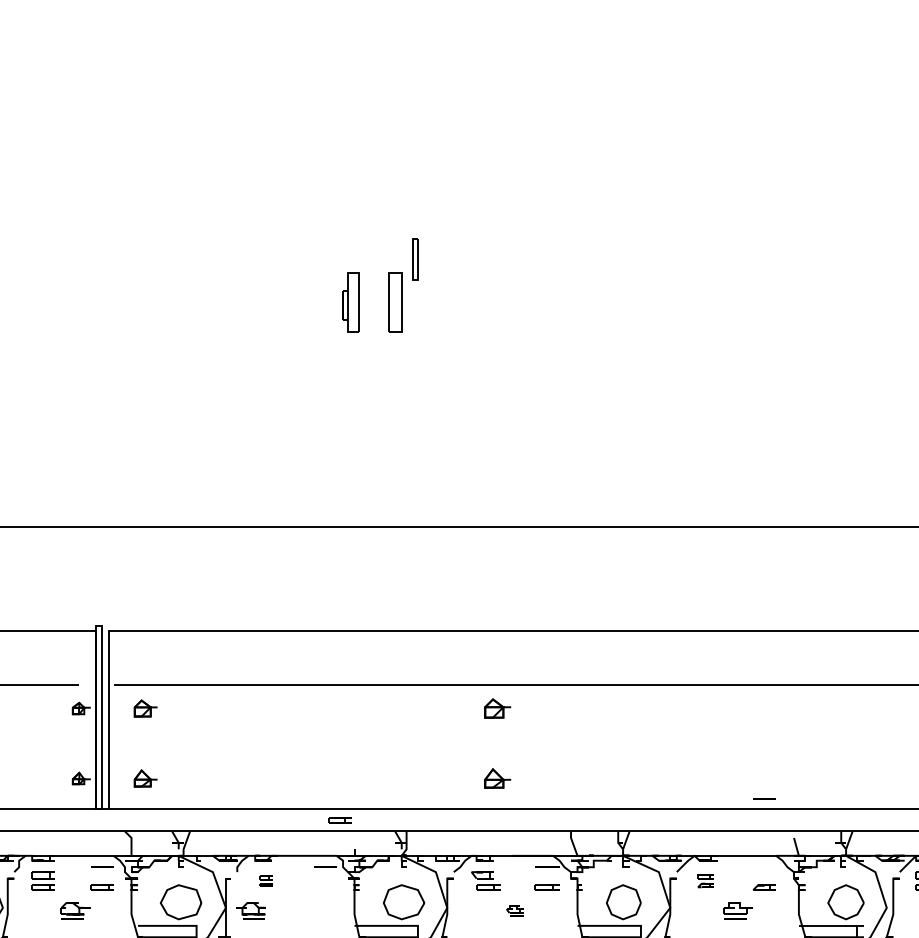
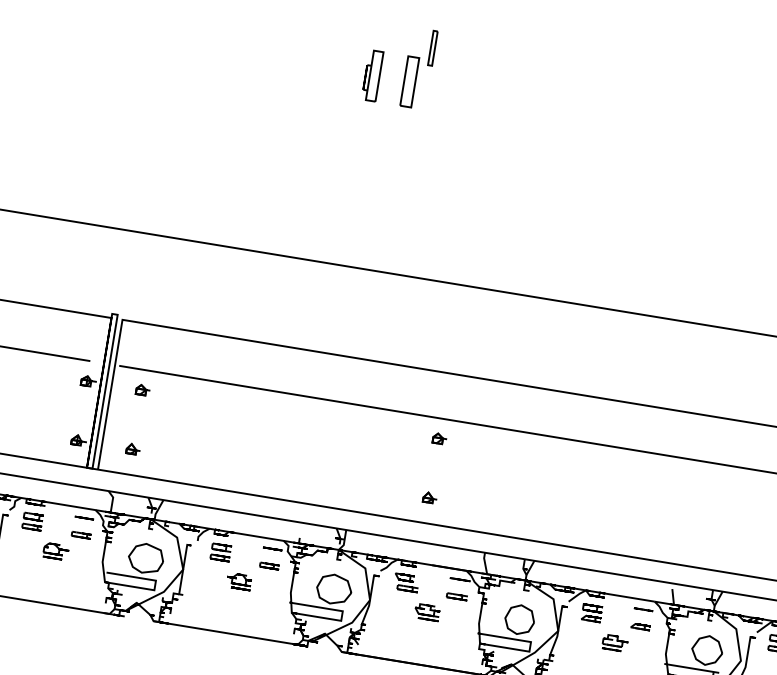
part: (145, 708) -> (142, 390), size x0.71
part: (496, 708) -> (439, 438), size x0.62
part: (145, 778) -> (133, 449), size x0.71
part: (496, 778) -> (429, 497), size x0.62
line: (764, 798) -> (643, 609), moved
part: (339, 820) -> (269, 565), moved
part: (265, 880) -> (220, 551), size x1.67
part: (705, 880) -> (591, 612), size x1.43
part: (250, 910) -> (239, 580), moved
part: (514, 910) -> (426, 611), size x1.67

